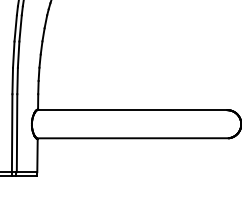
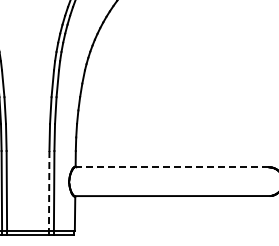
line: (131, 110) -> (171, 167), solid -> dashed
line: (12, 132) -> (49, 190), solid -> dashed

